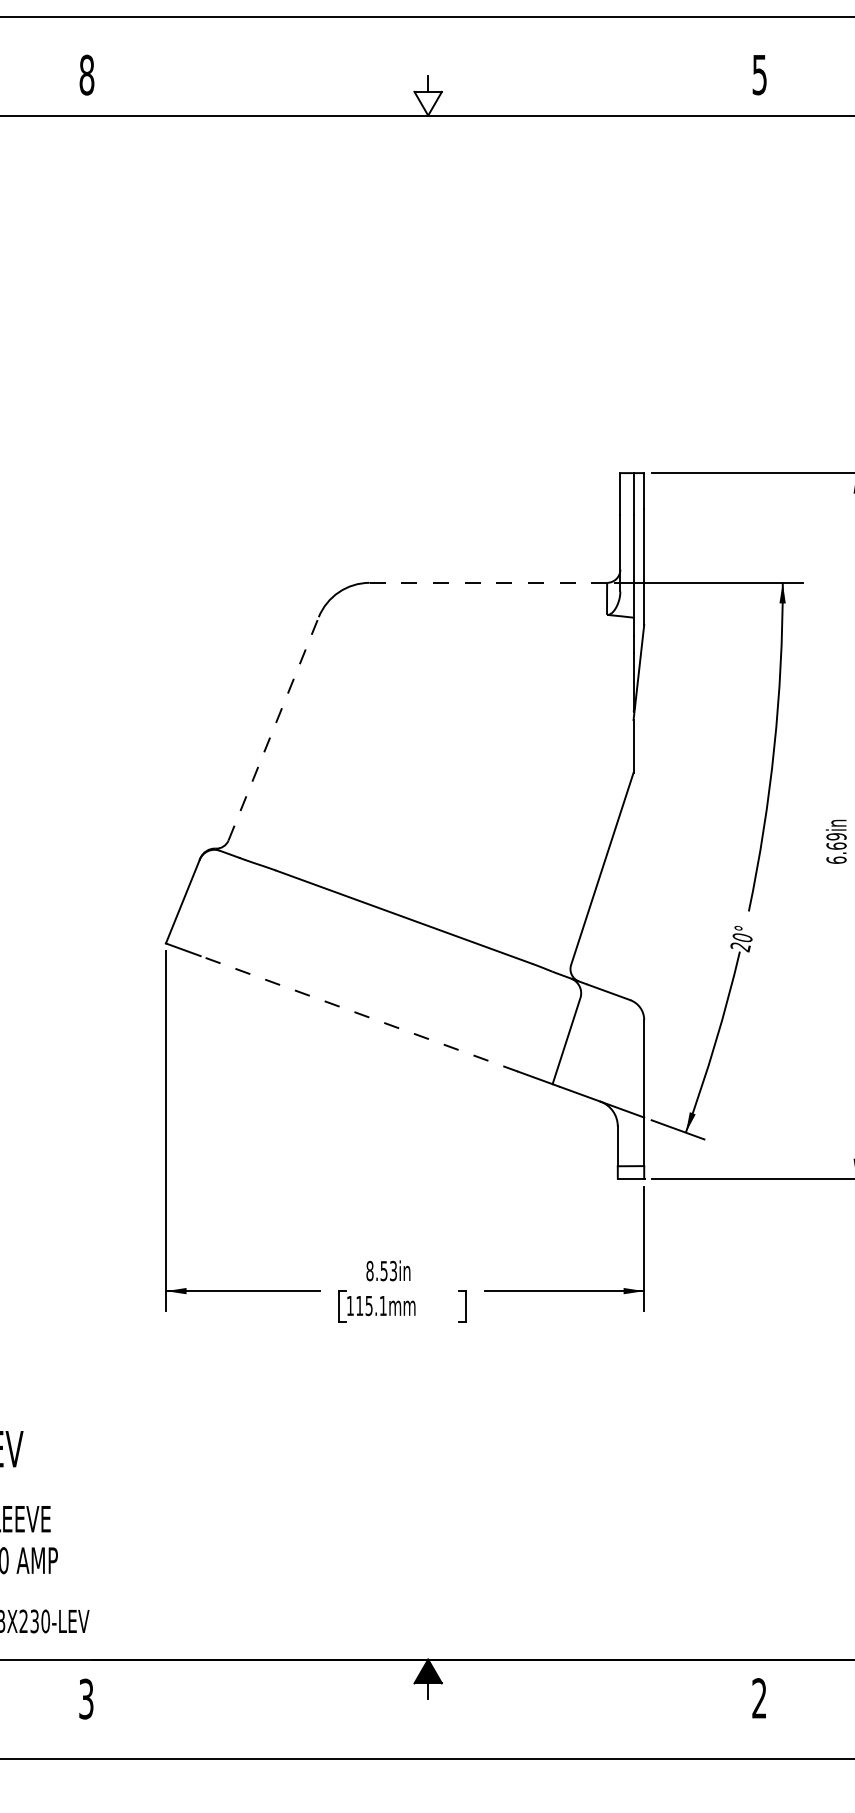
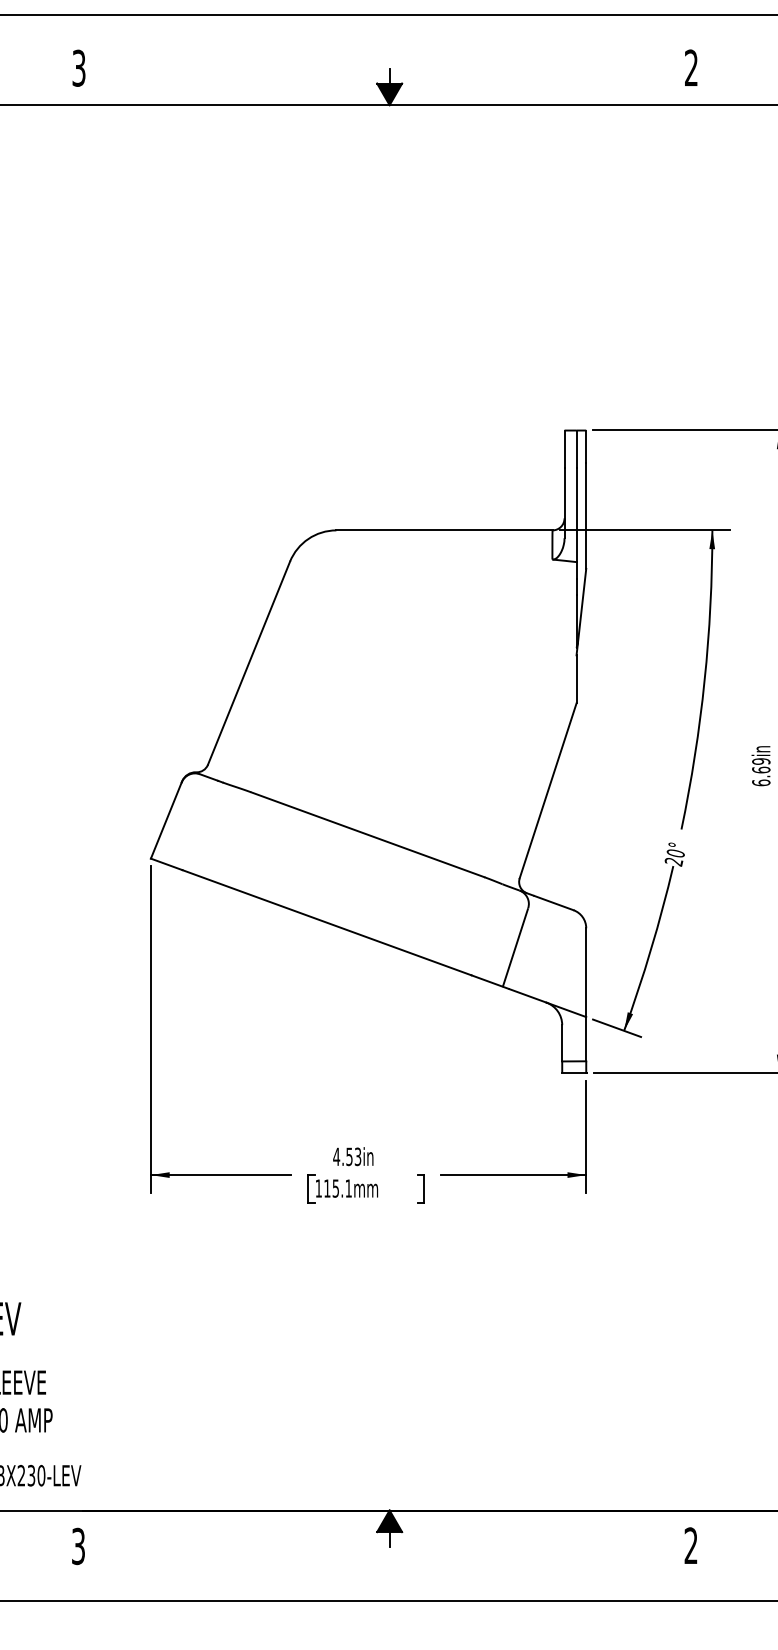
text: (86, 74) -> (78, 67), 8 -> 3
text: (759, 74) -> (691, 67), 5 -> 2
fill: (427, 103) -> (389, 94), added
line: (488, 582) -> (444, 530), dashed -> solid
line: (273, 728) -> (248, 662), dashed -> solid
line: (359, 1013) -> (327, 922), dashed -> solid
text: (369, 1270) -> (336, 1156), 8.53in -> 4.53in

